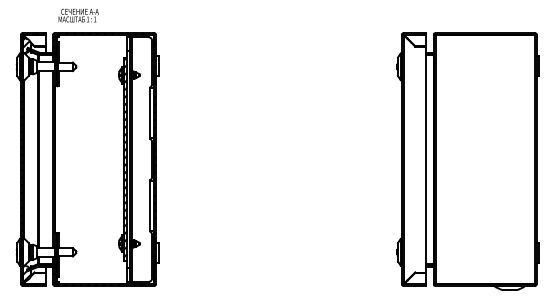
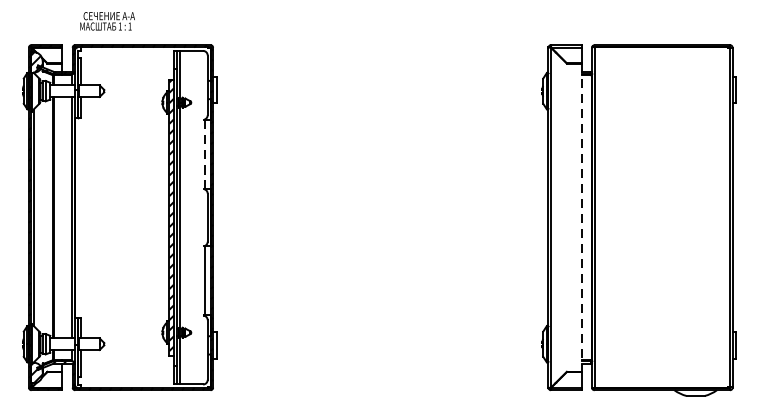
line: (149, 113) -> (204, 154), solid -> dashed
line: (426, 159) -> (582, 217), solid -> dashed

